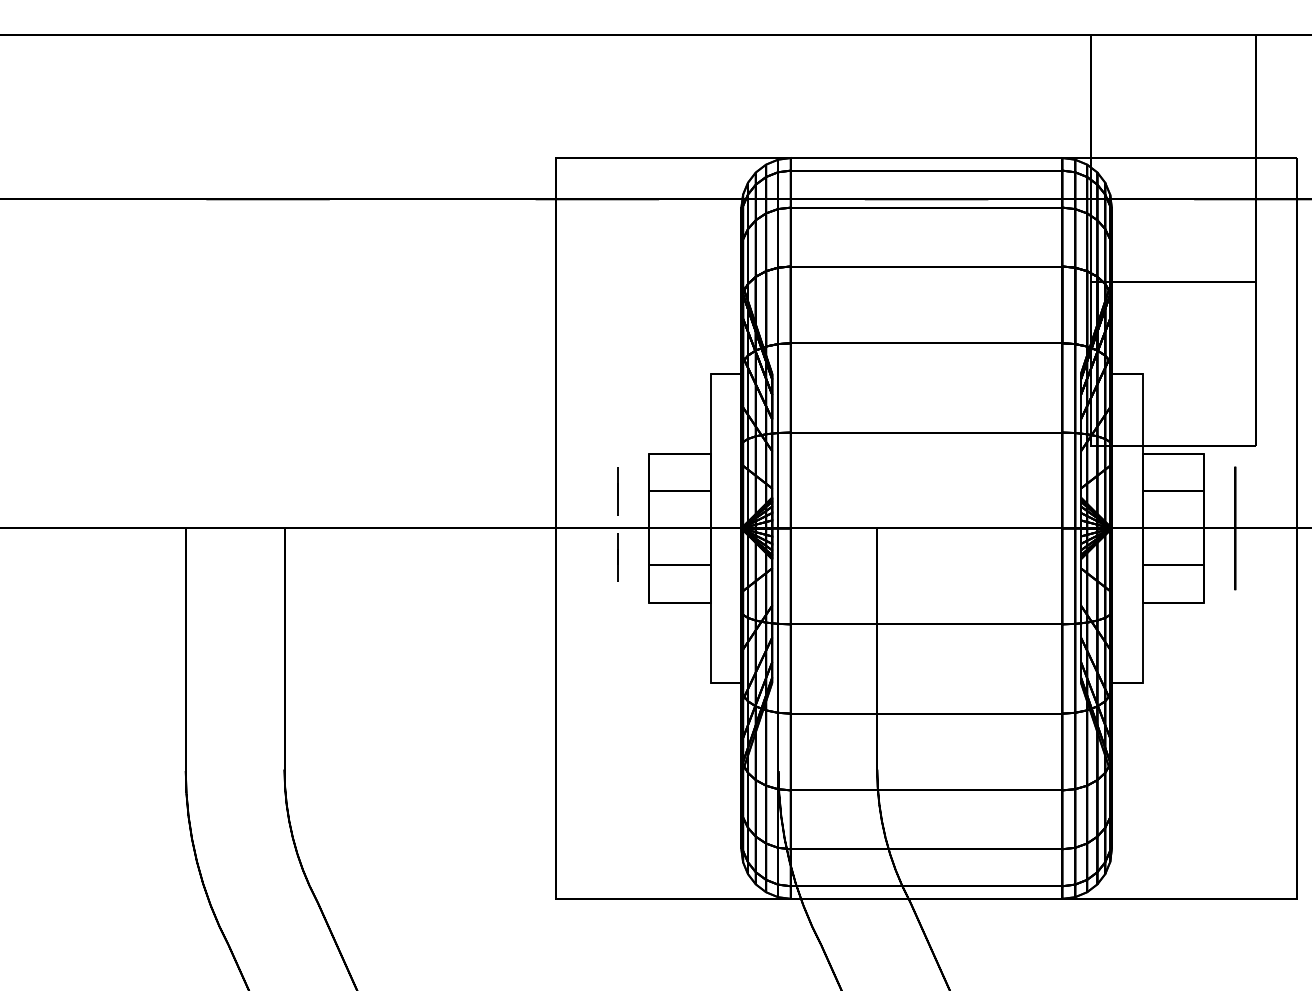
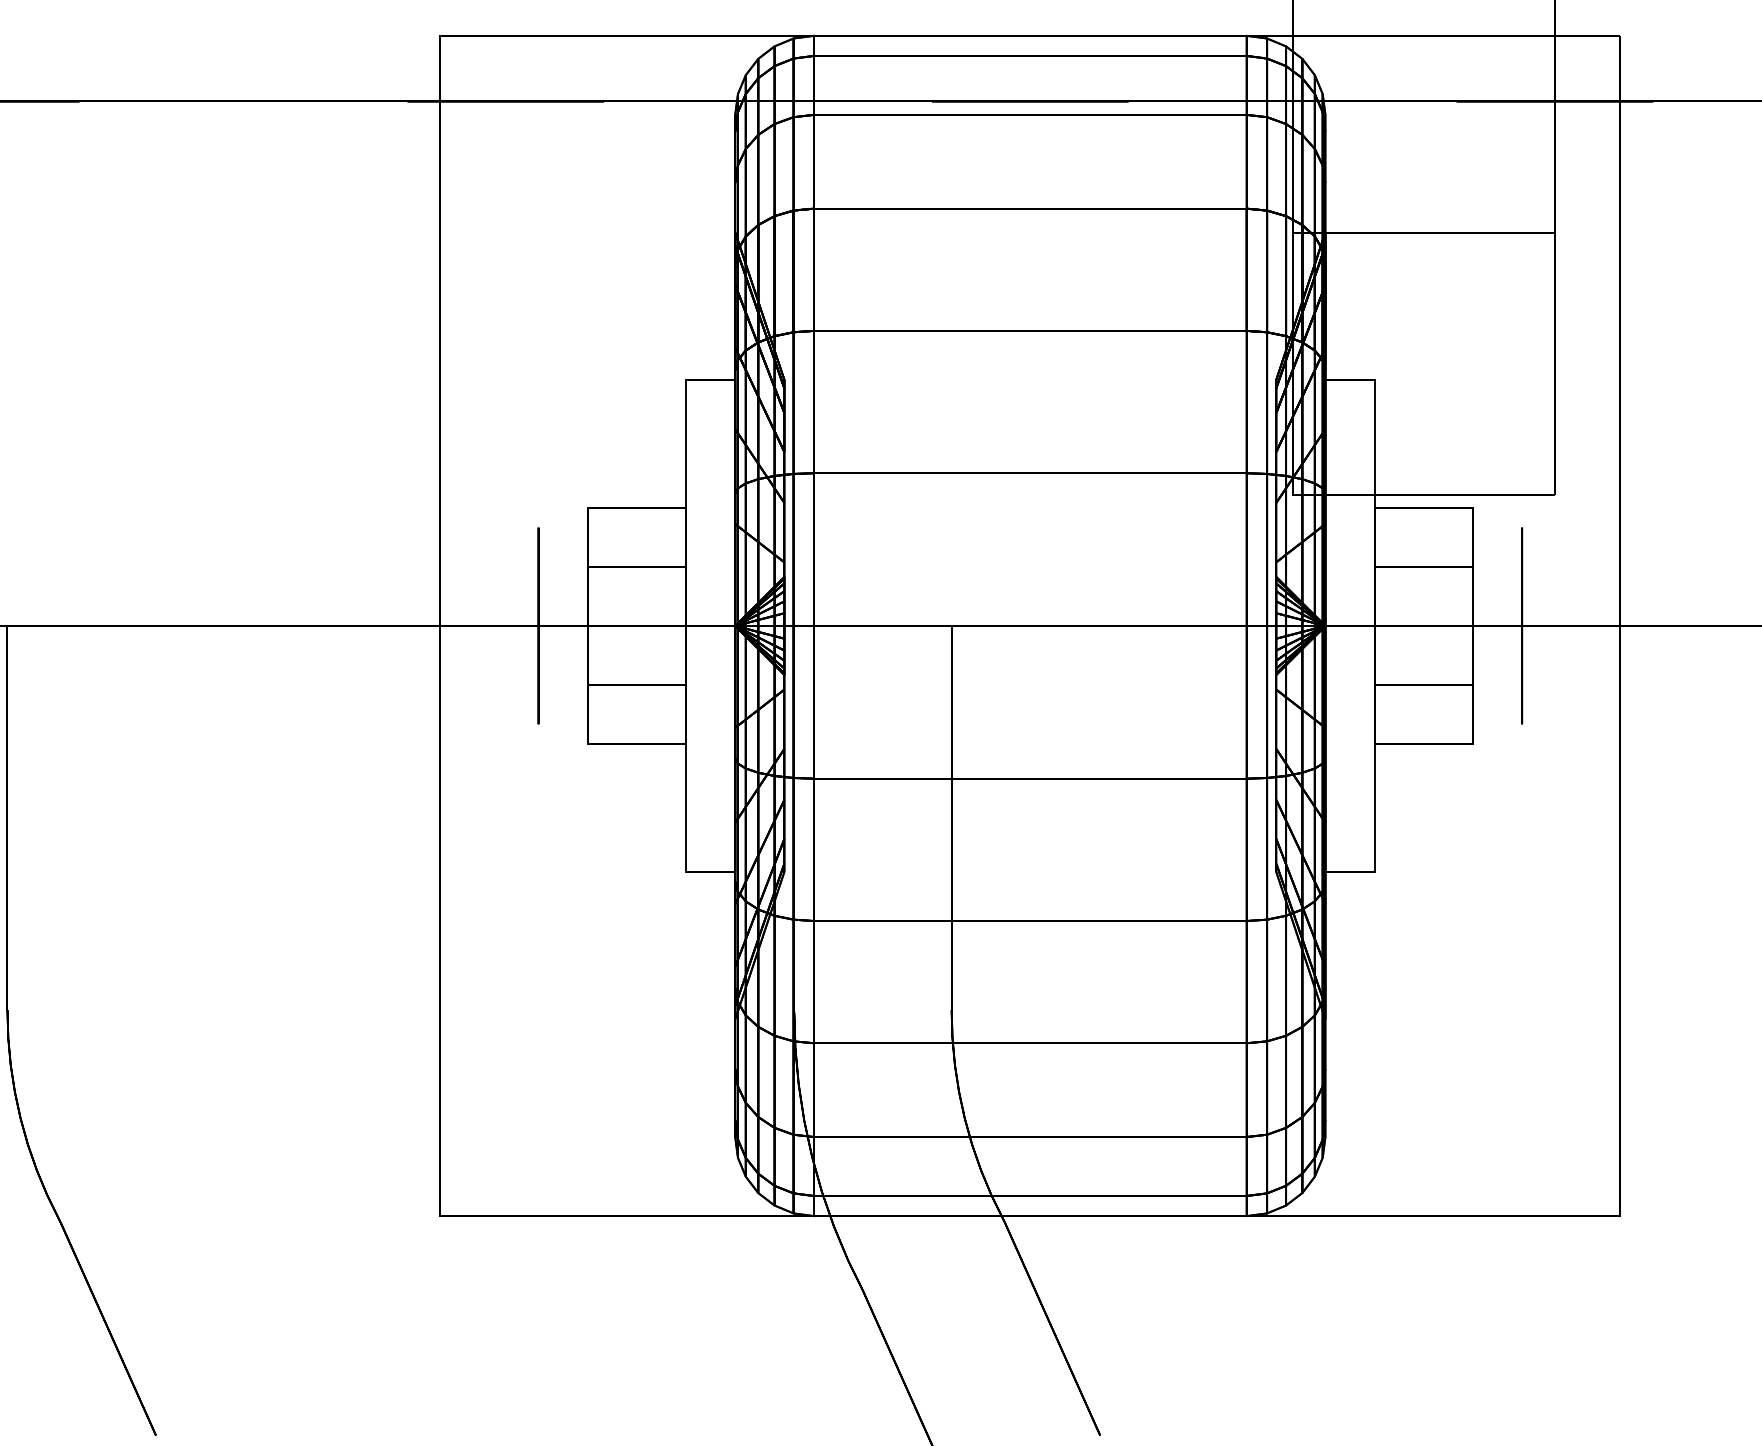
circle: (617, 528) -> (537, 626), dashed -> solid

